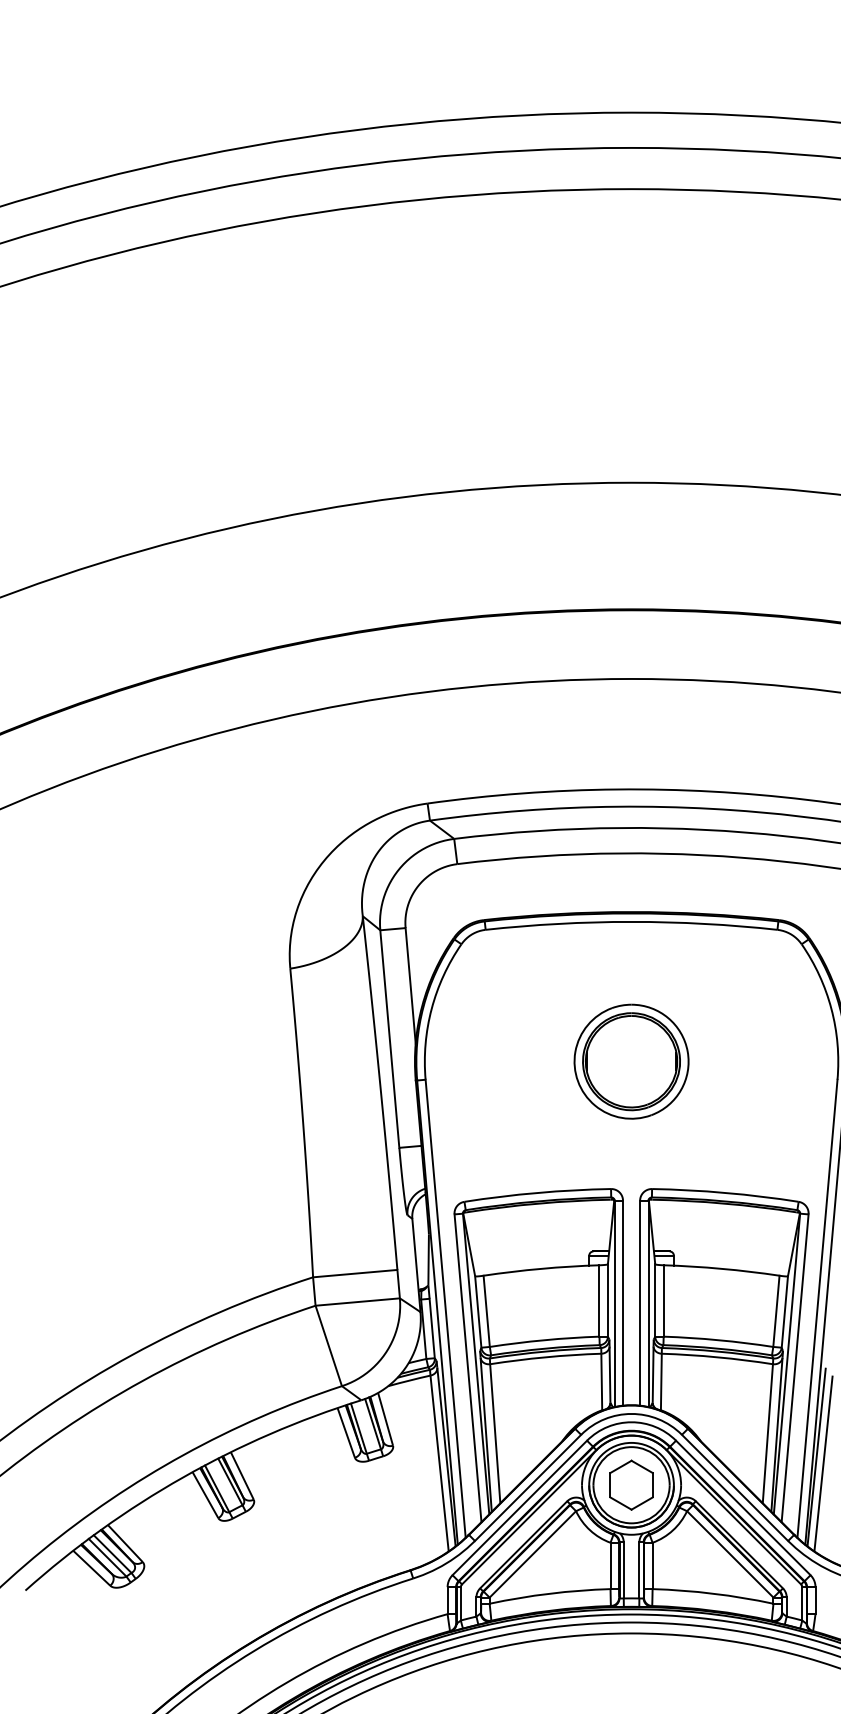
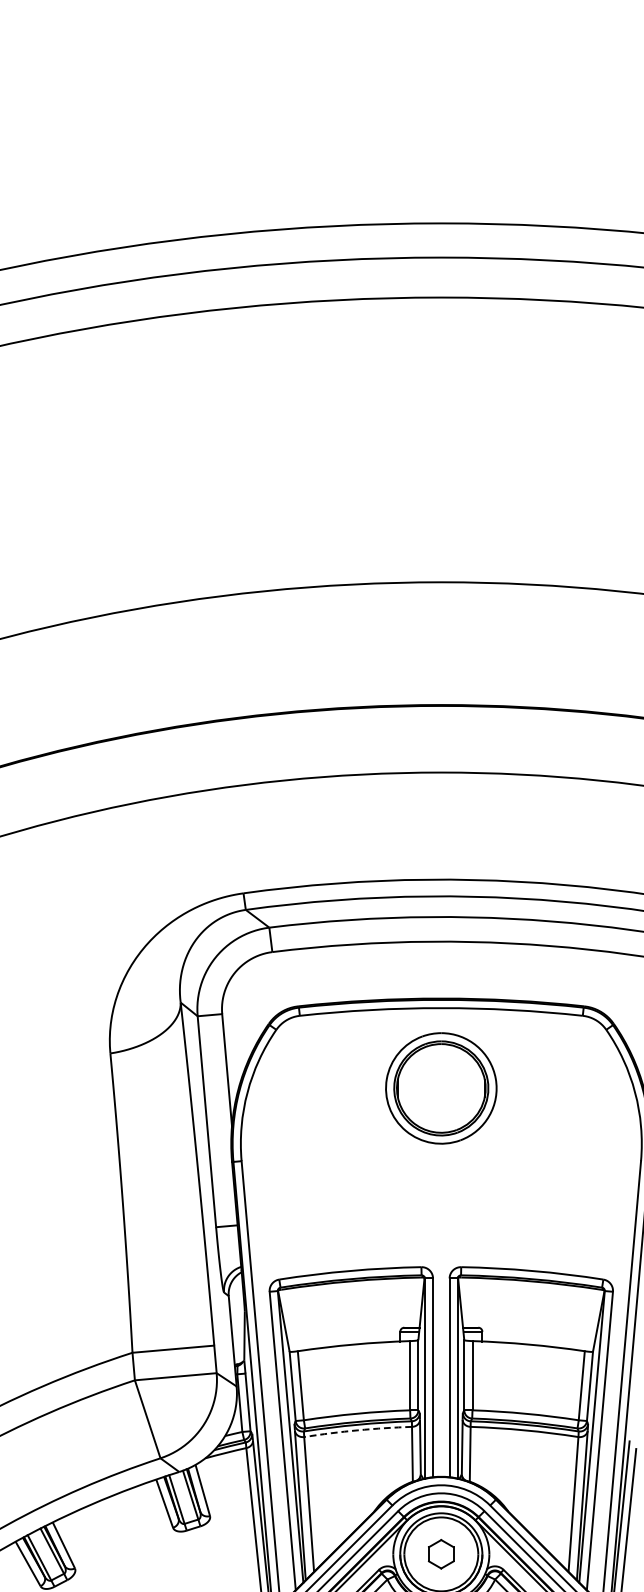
part: (631, 1061) -> (441, 1088), moved
arc: (545, 1357) -> (357, 1430), solid -> dashed
part: (631, 1484) -> (441, 1553), size x0.6

